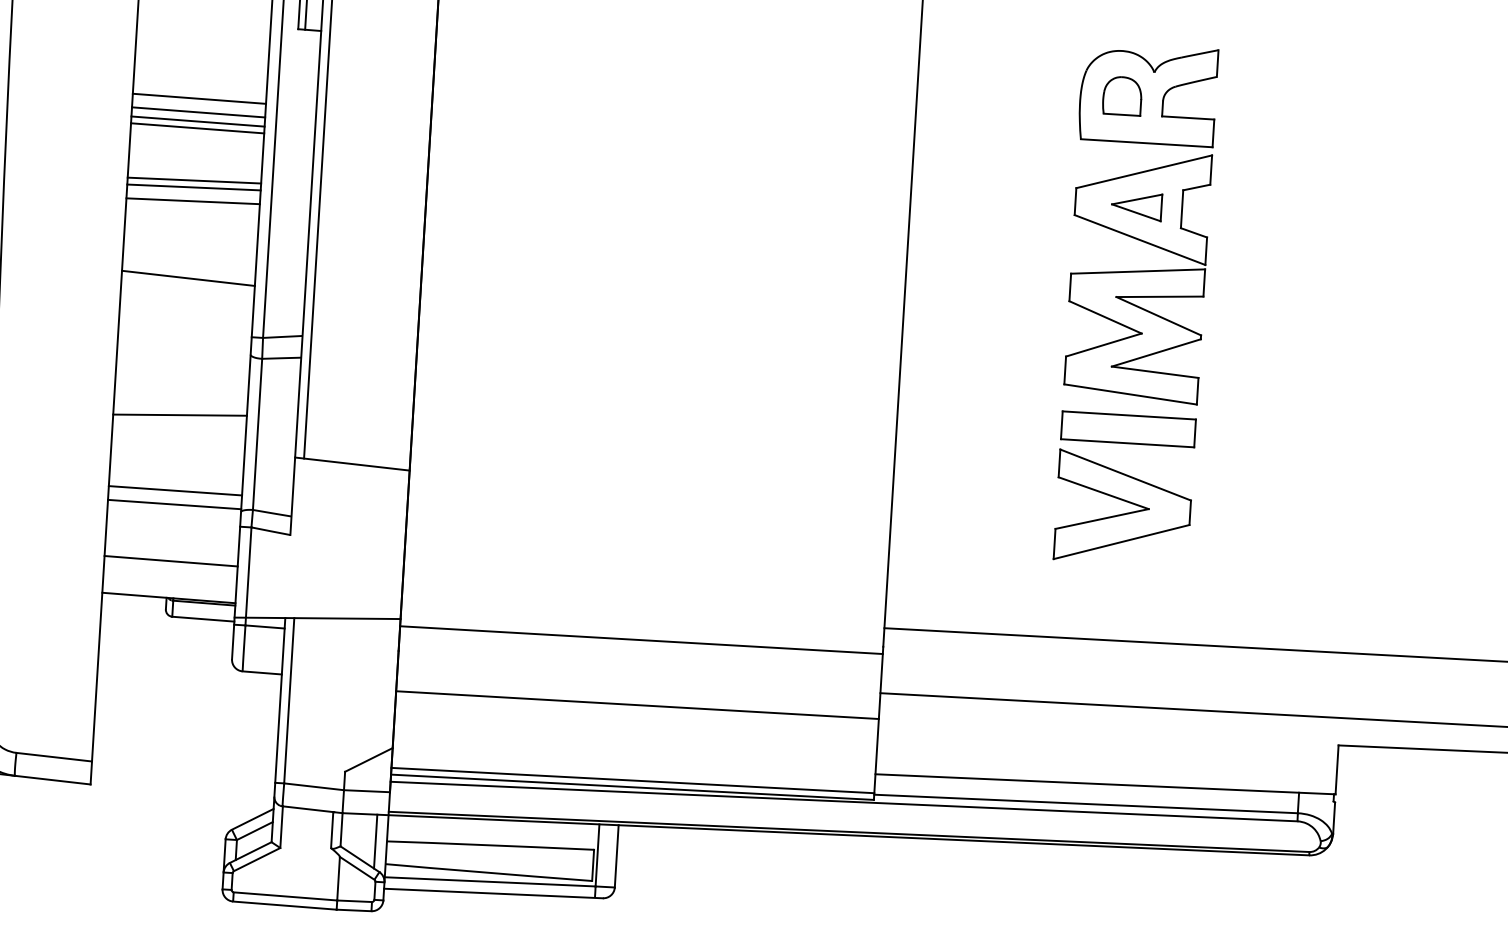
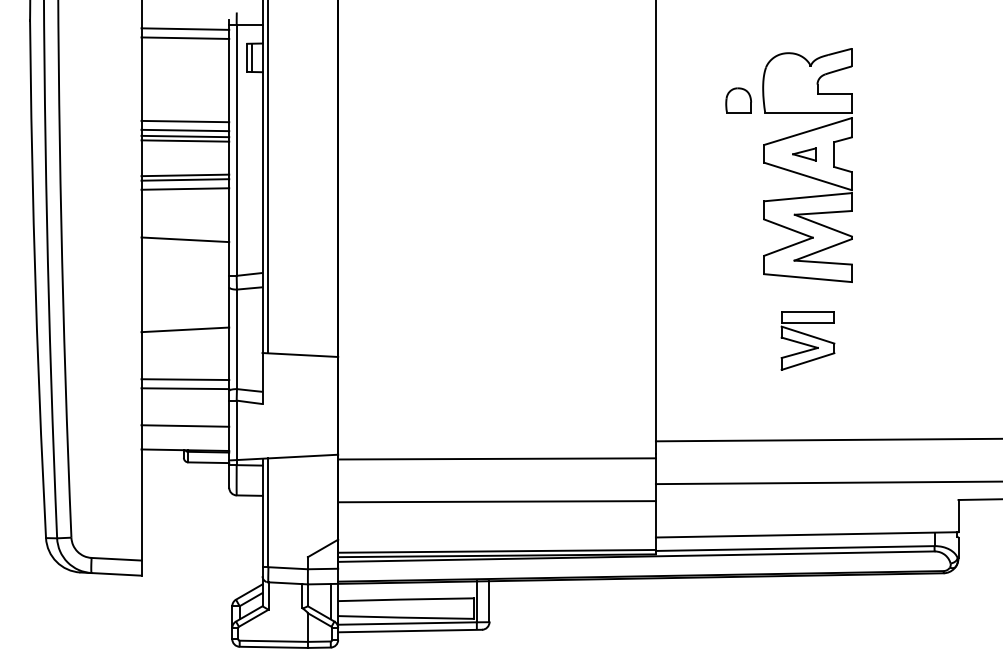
part: (1122, 95) -> (738, 100), moved
part: (1136, 206) -> (804, 154), size x0.7
part: (1124, 489) -> (807, 340), size x0.6

